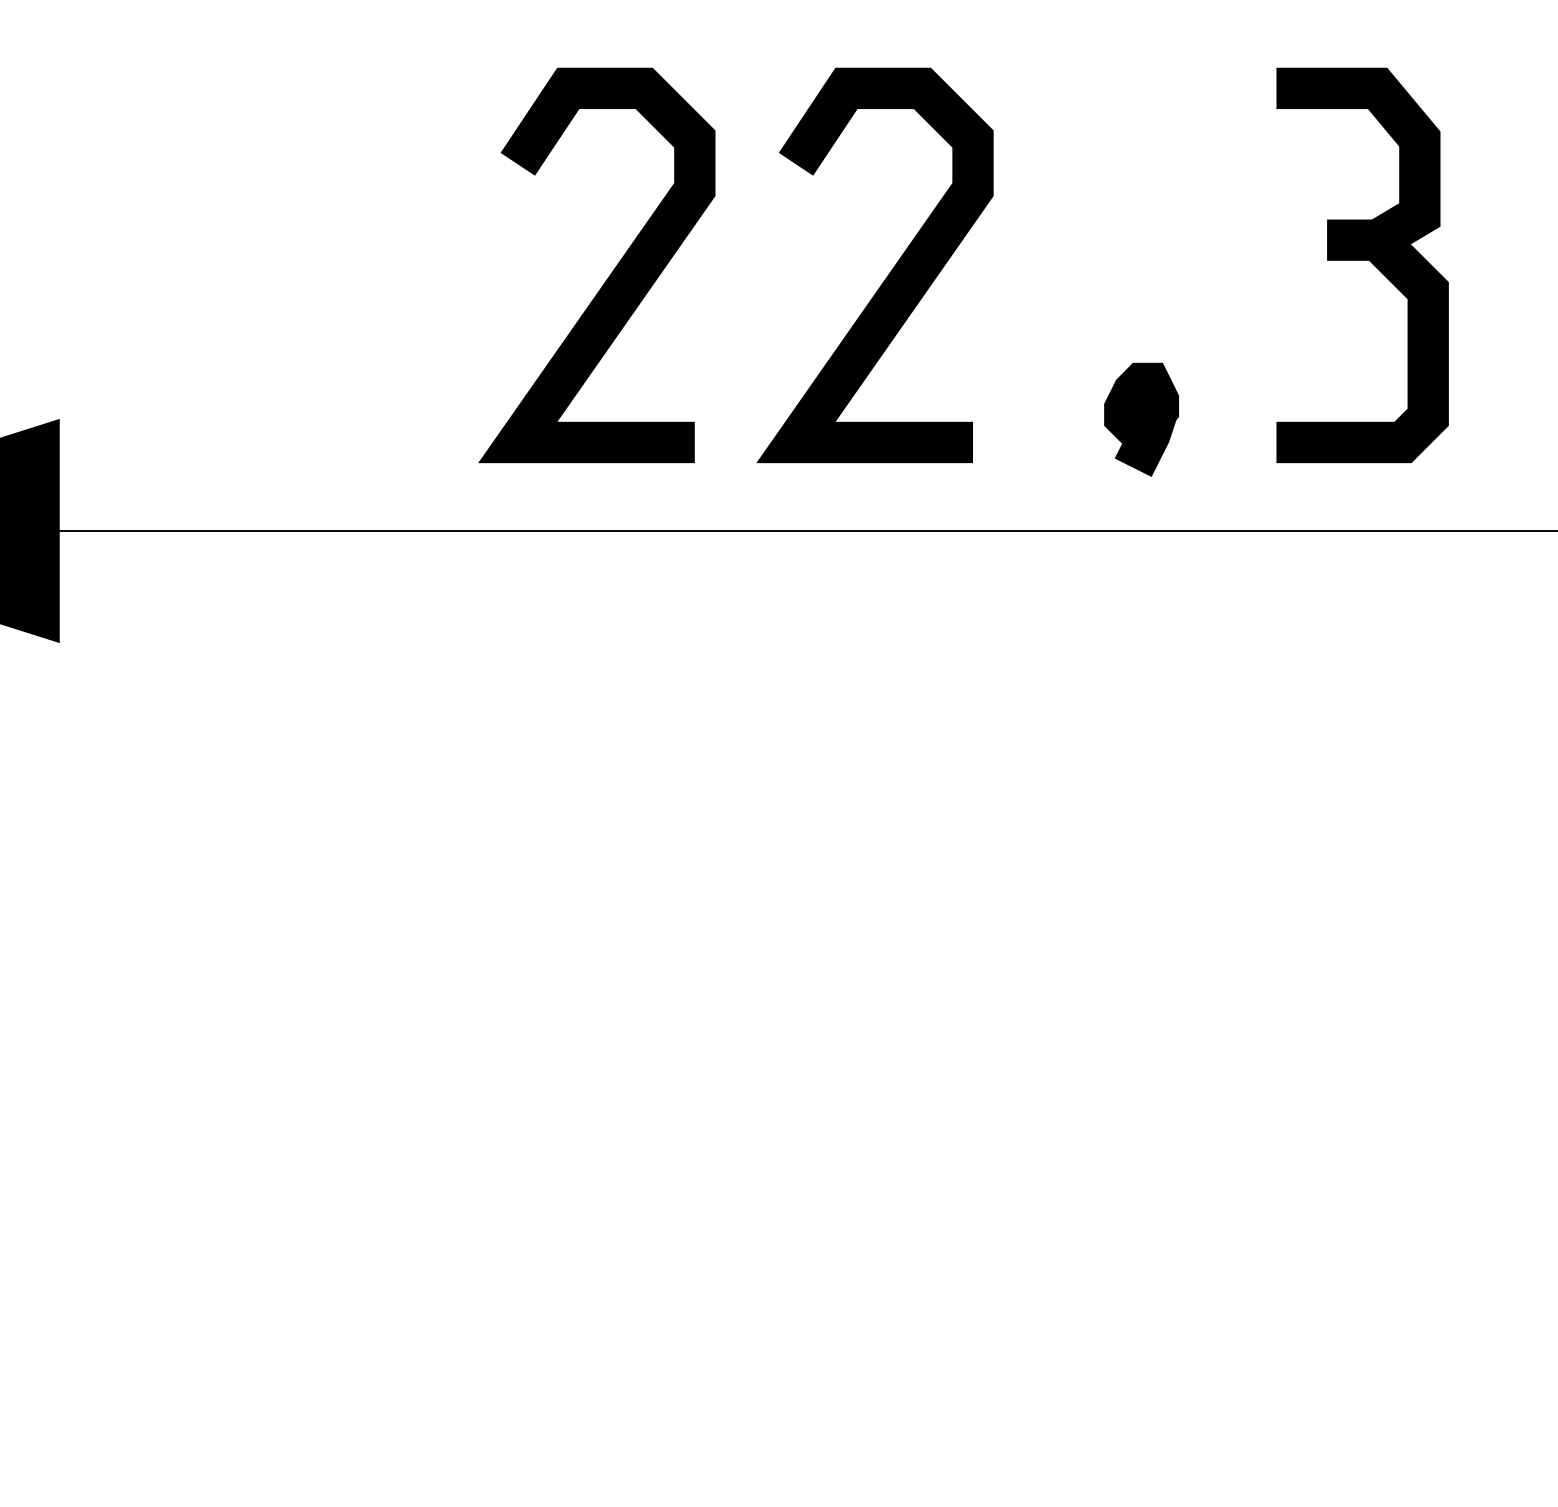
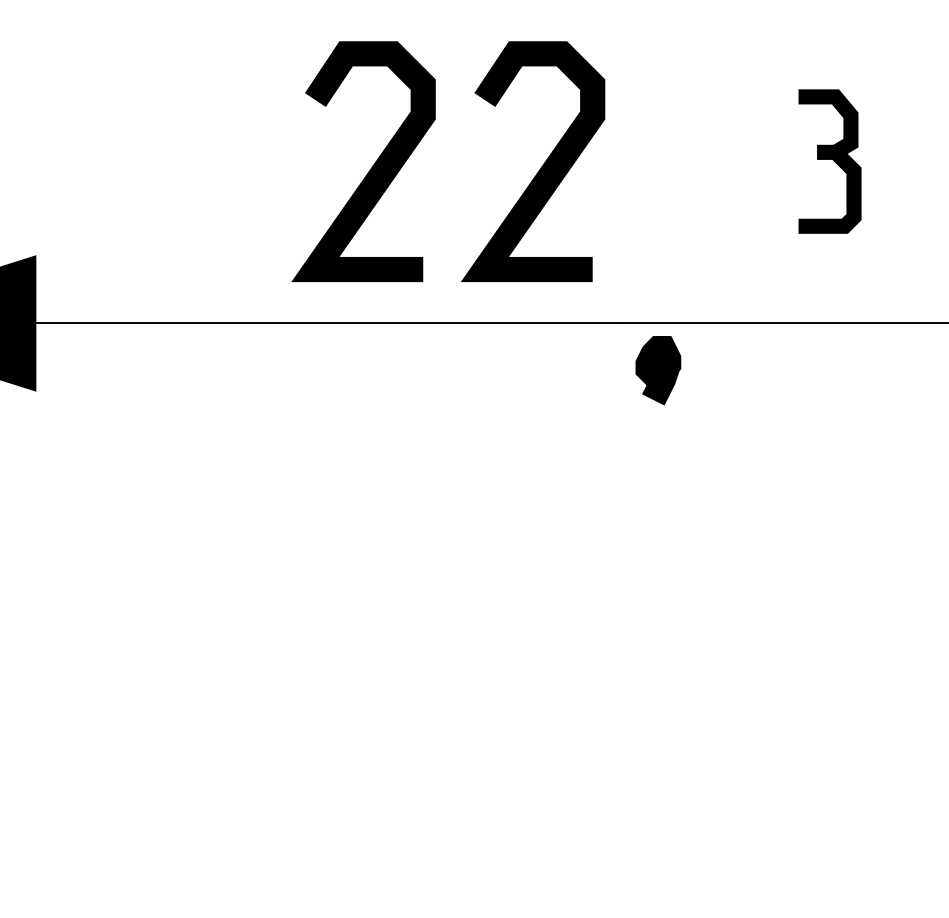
part: (1361, 265) -> (829, 161), size x0.6
part: (1141, 419) -> (658, 370), moved

